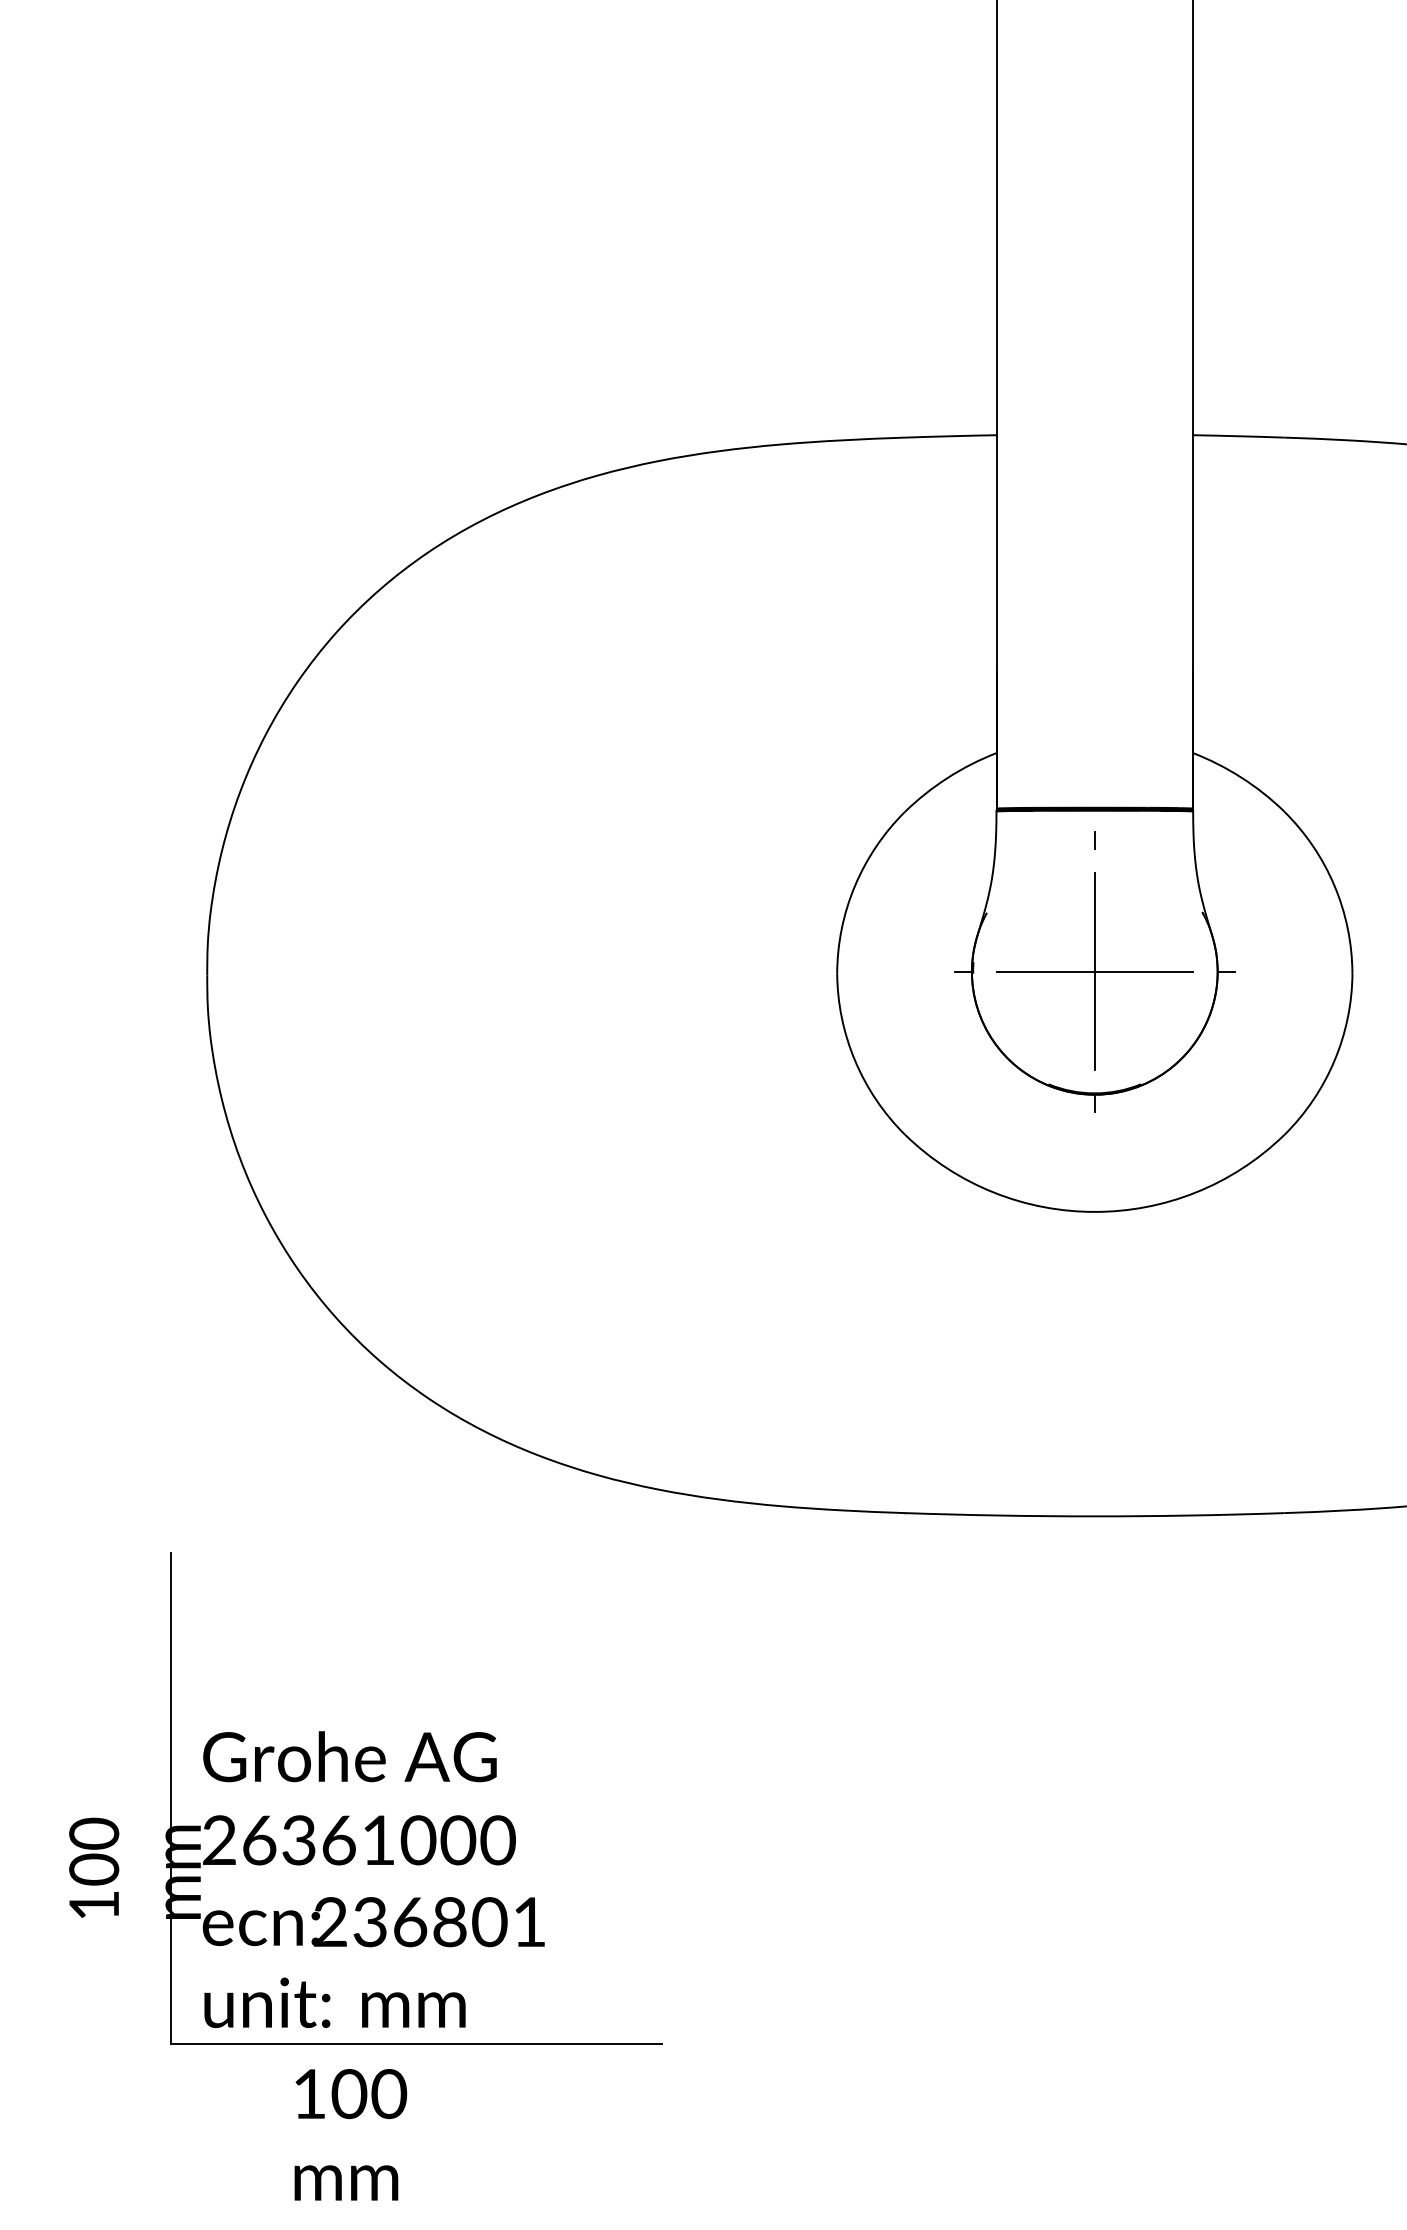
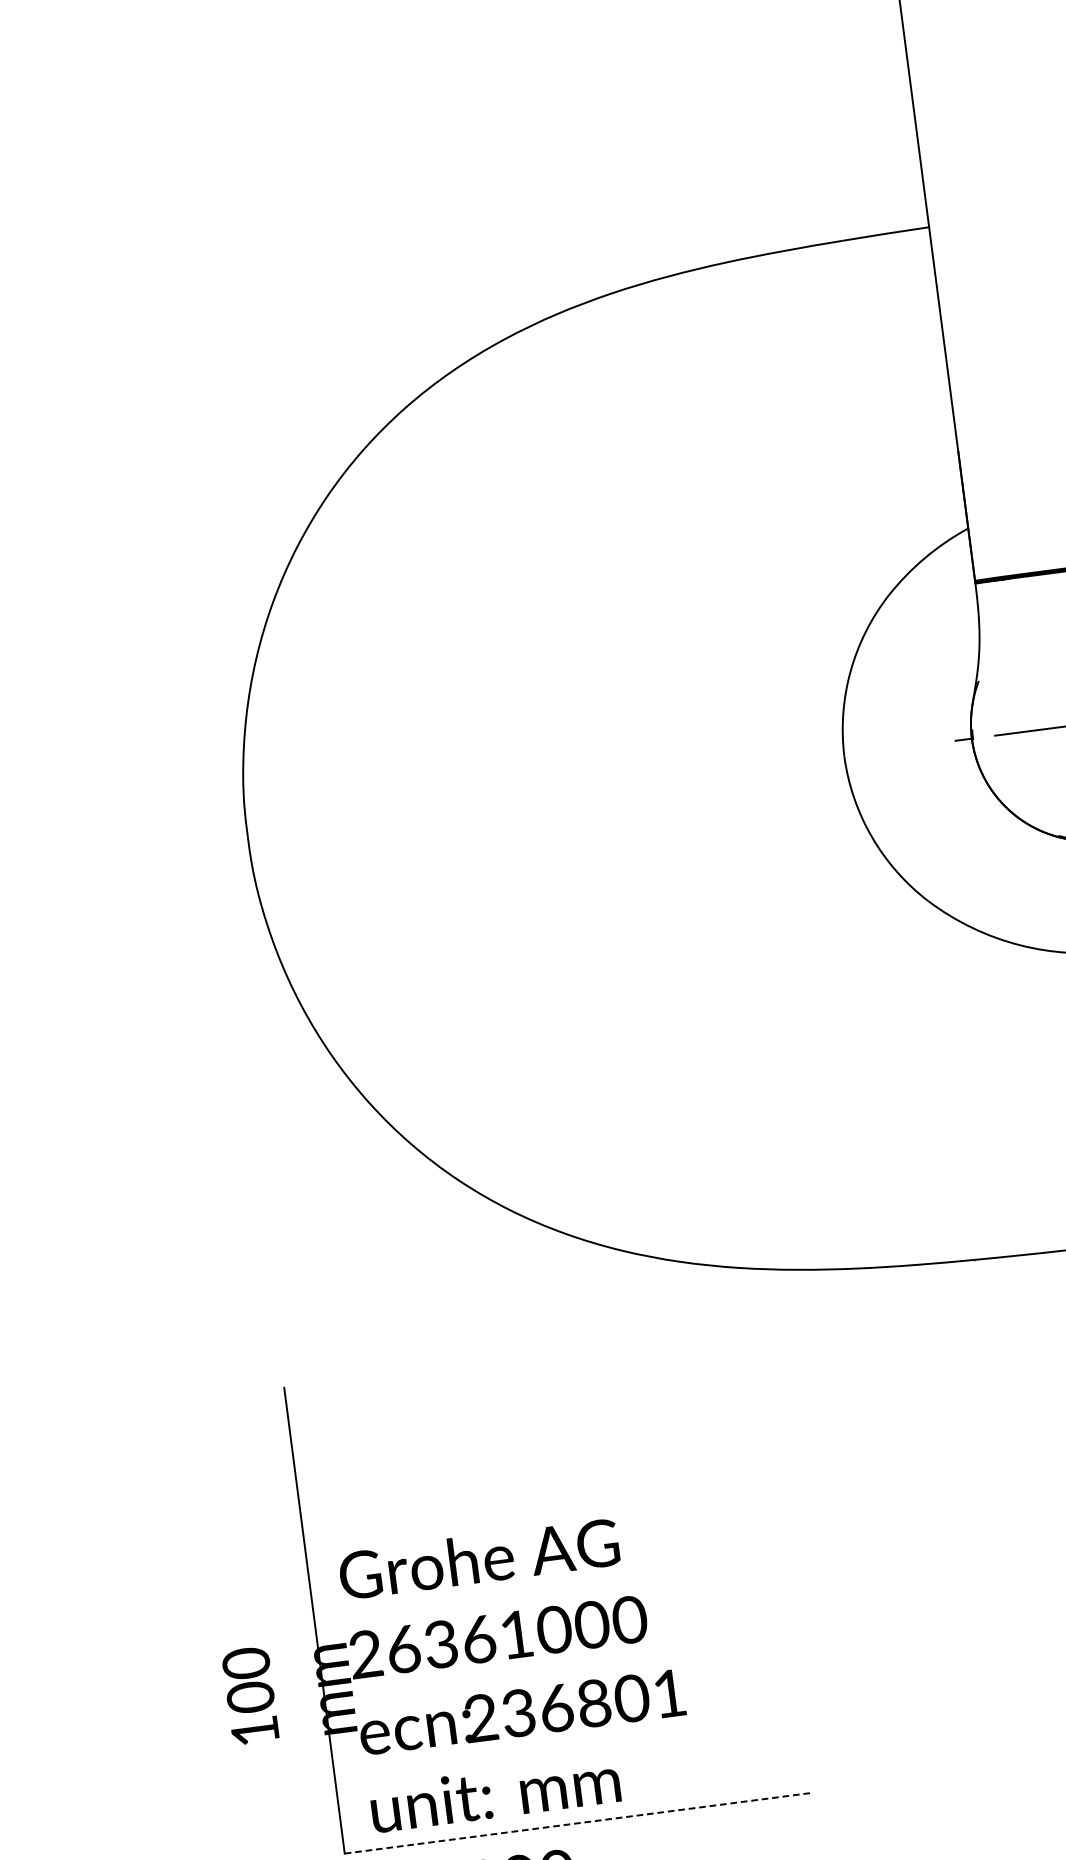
line: (416, 2044) -> (577, 1823), solid -> dashed

